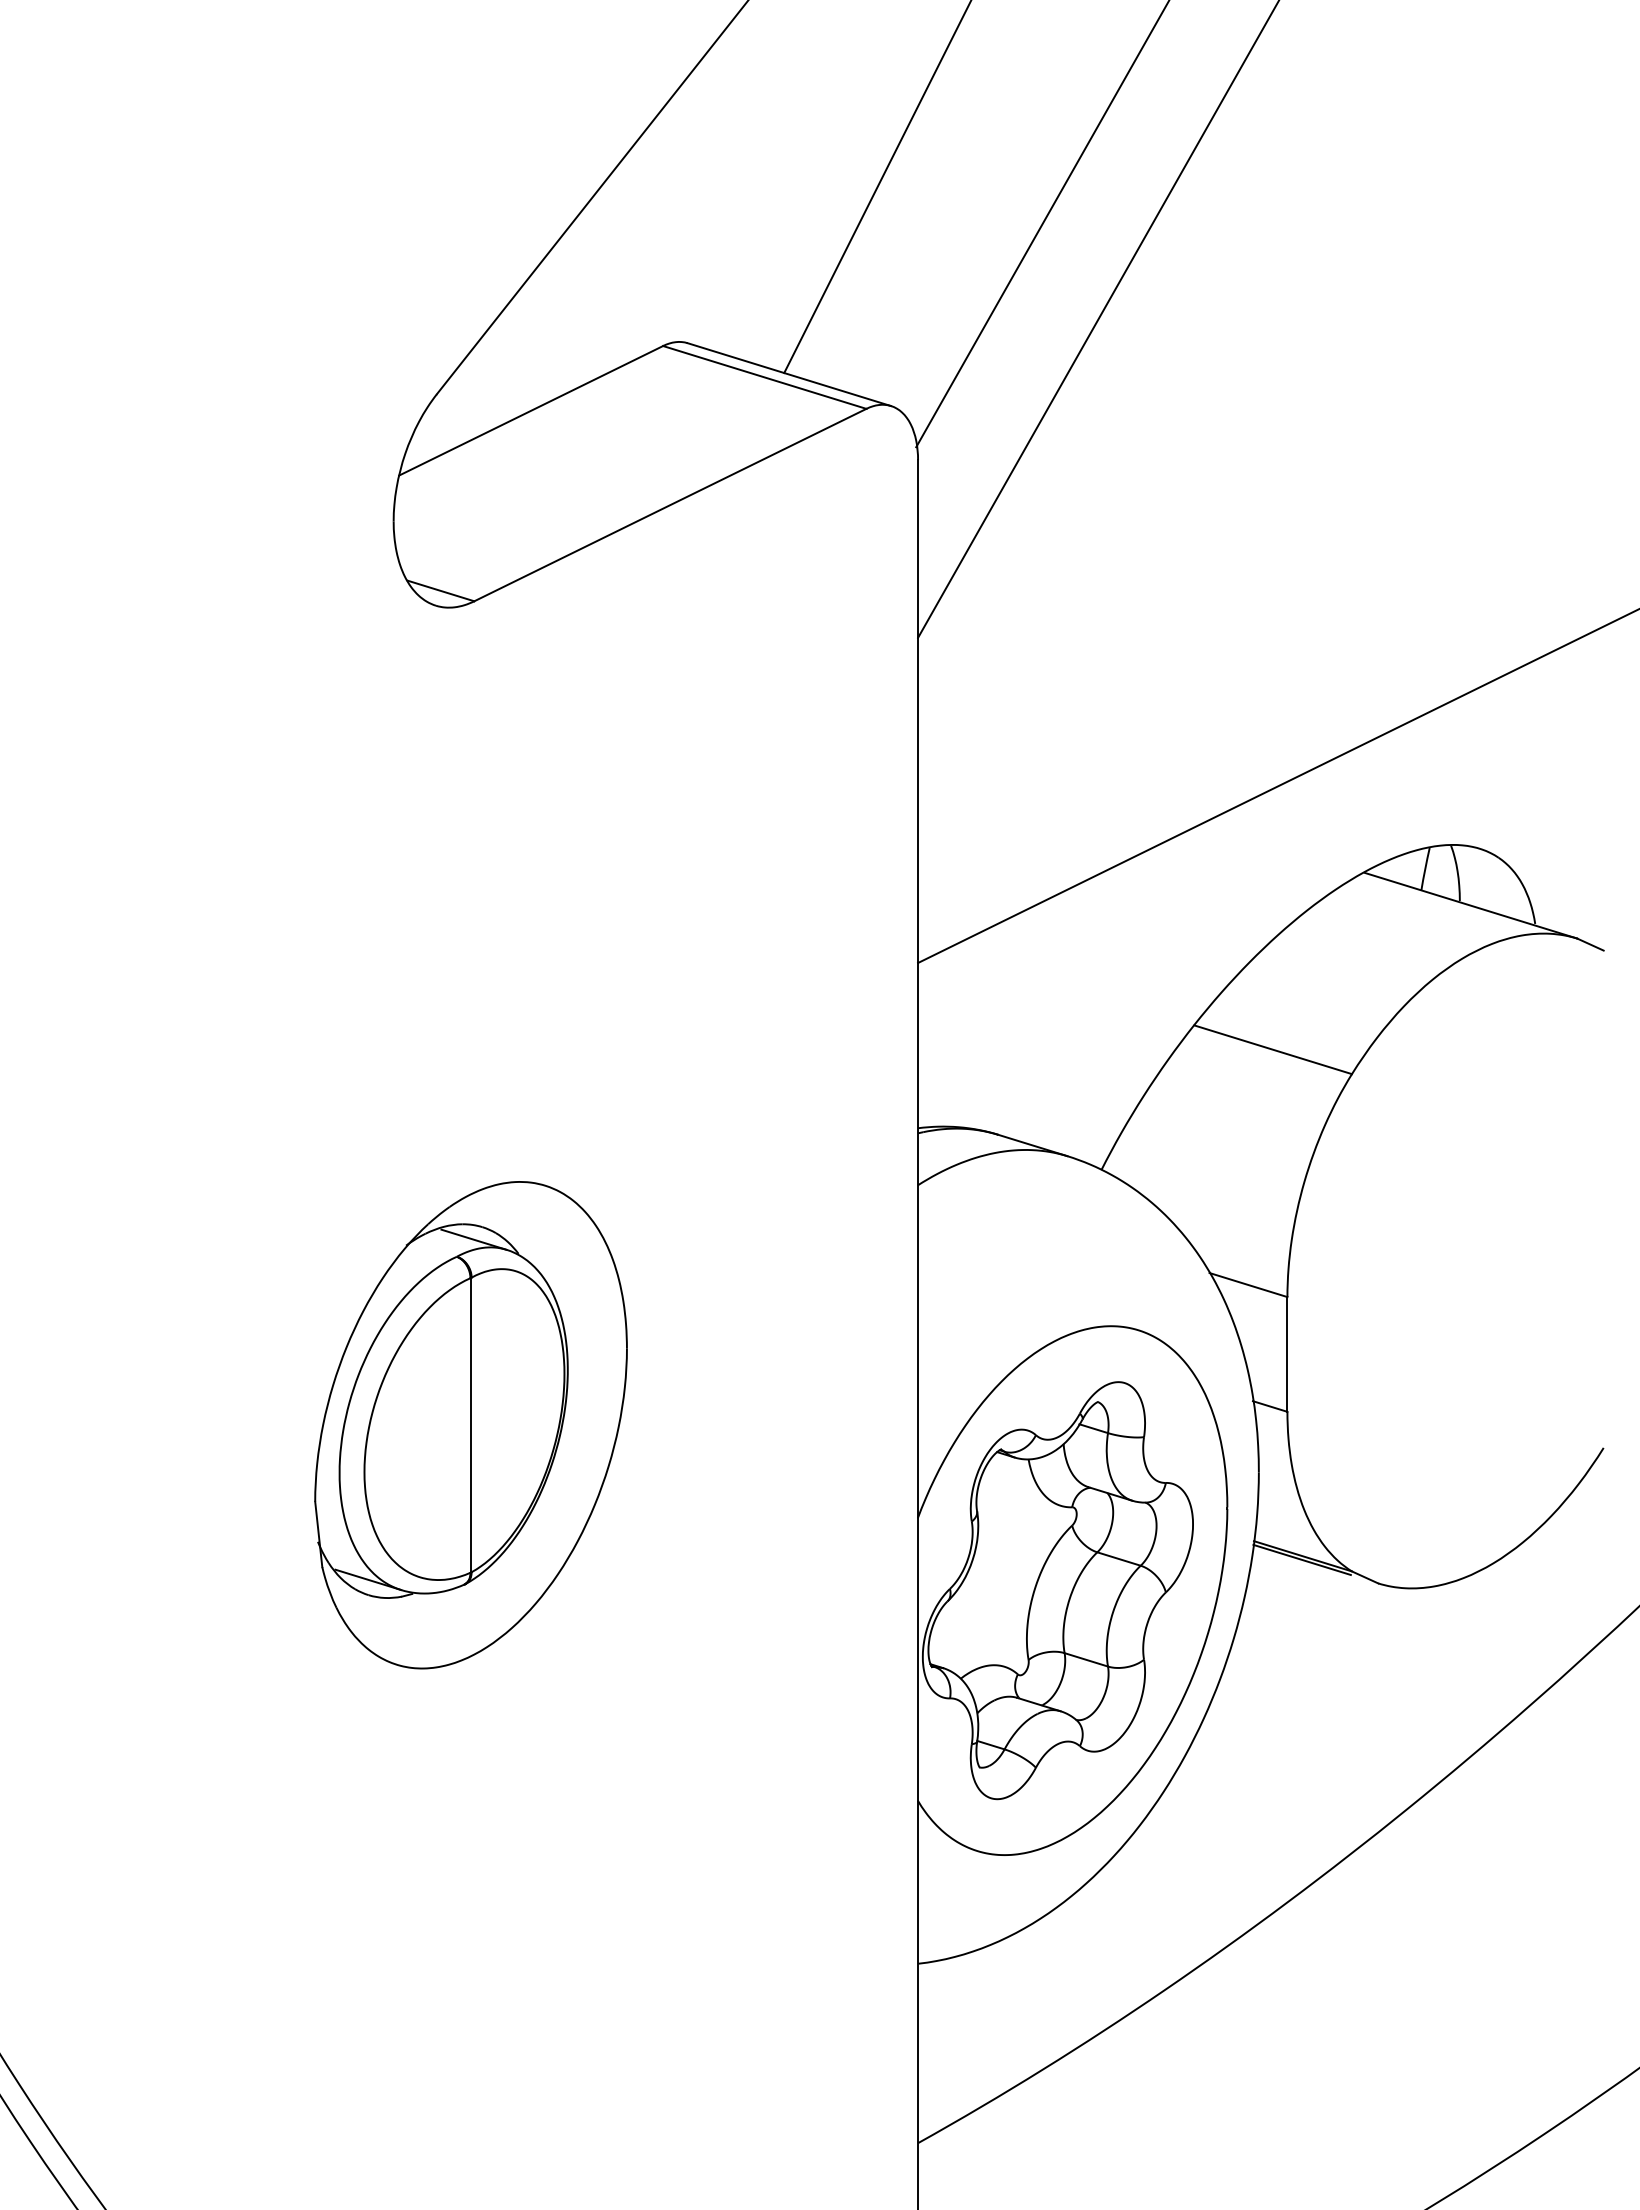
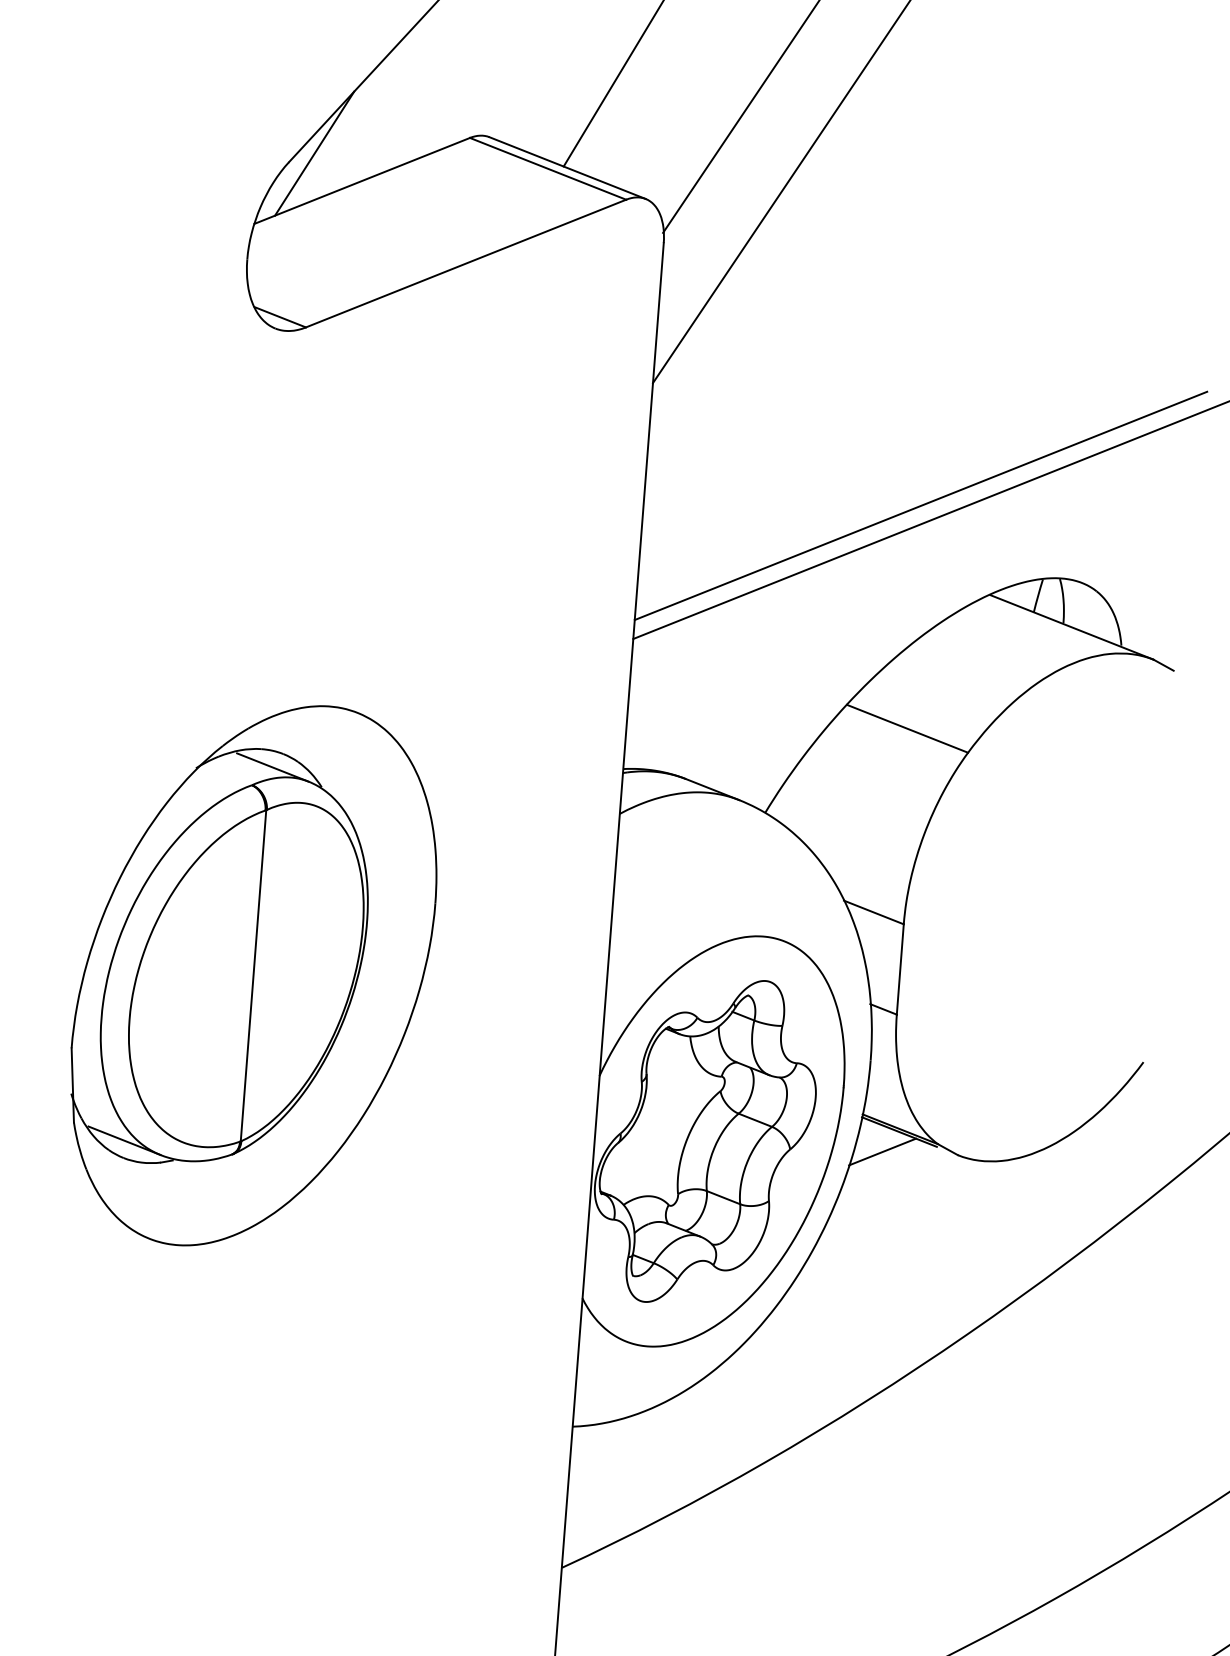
line: (468, 380) -> (314, 153), added
line: (1268, 766) -> (921, 505), added
part: (470, 1424) -> (253, 975), size x1.43
line: (1282, 1586) -> (882, 1151), added

